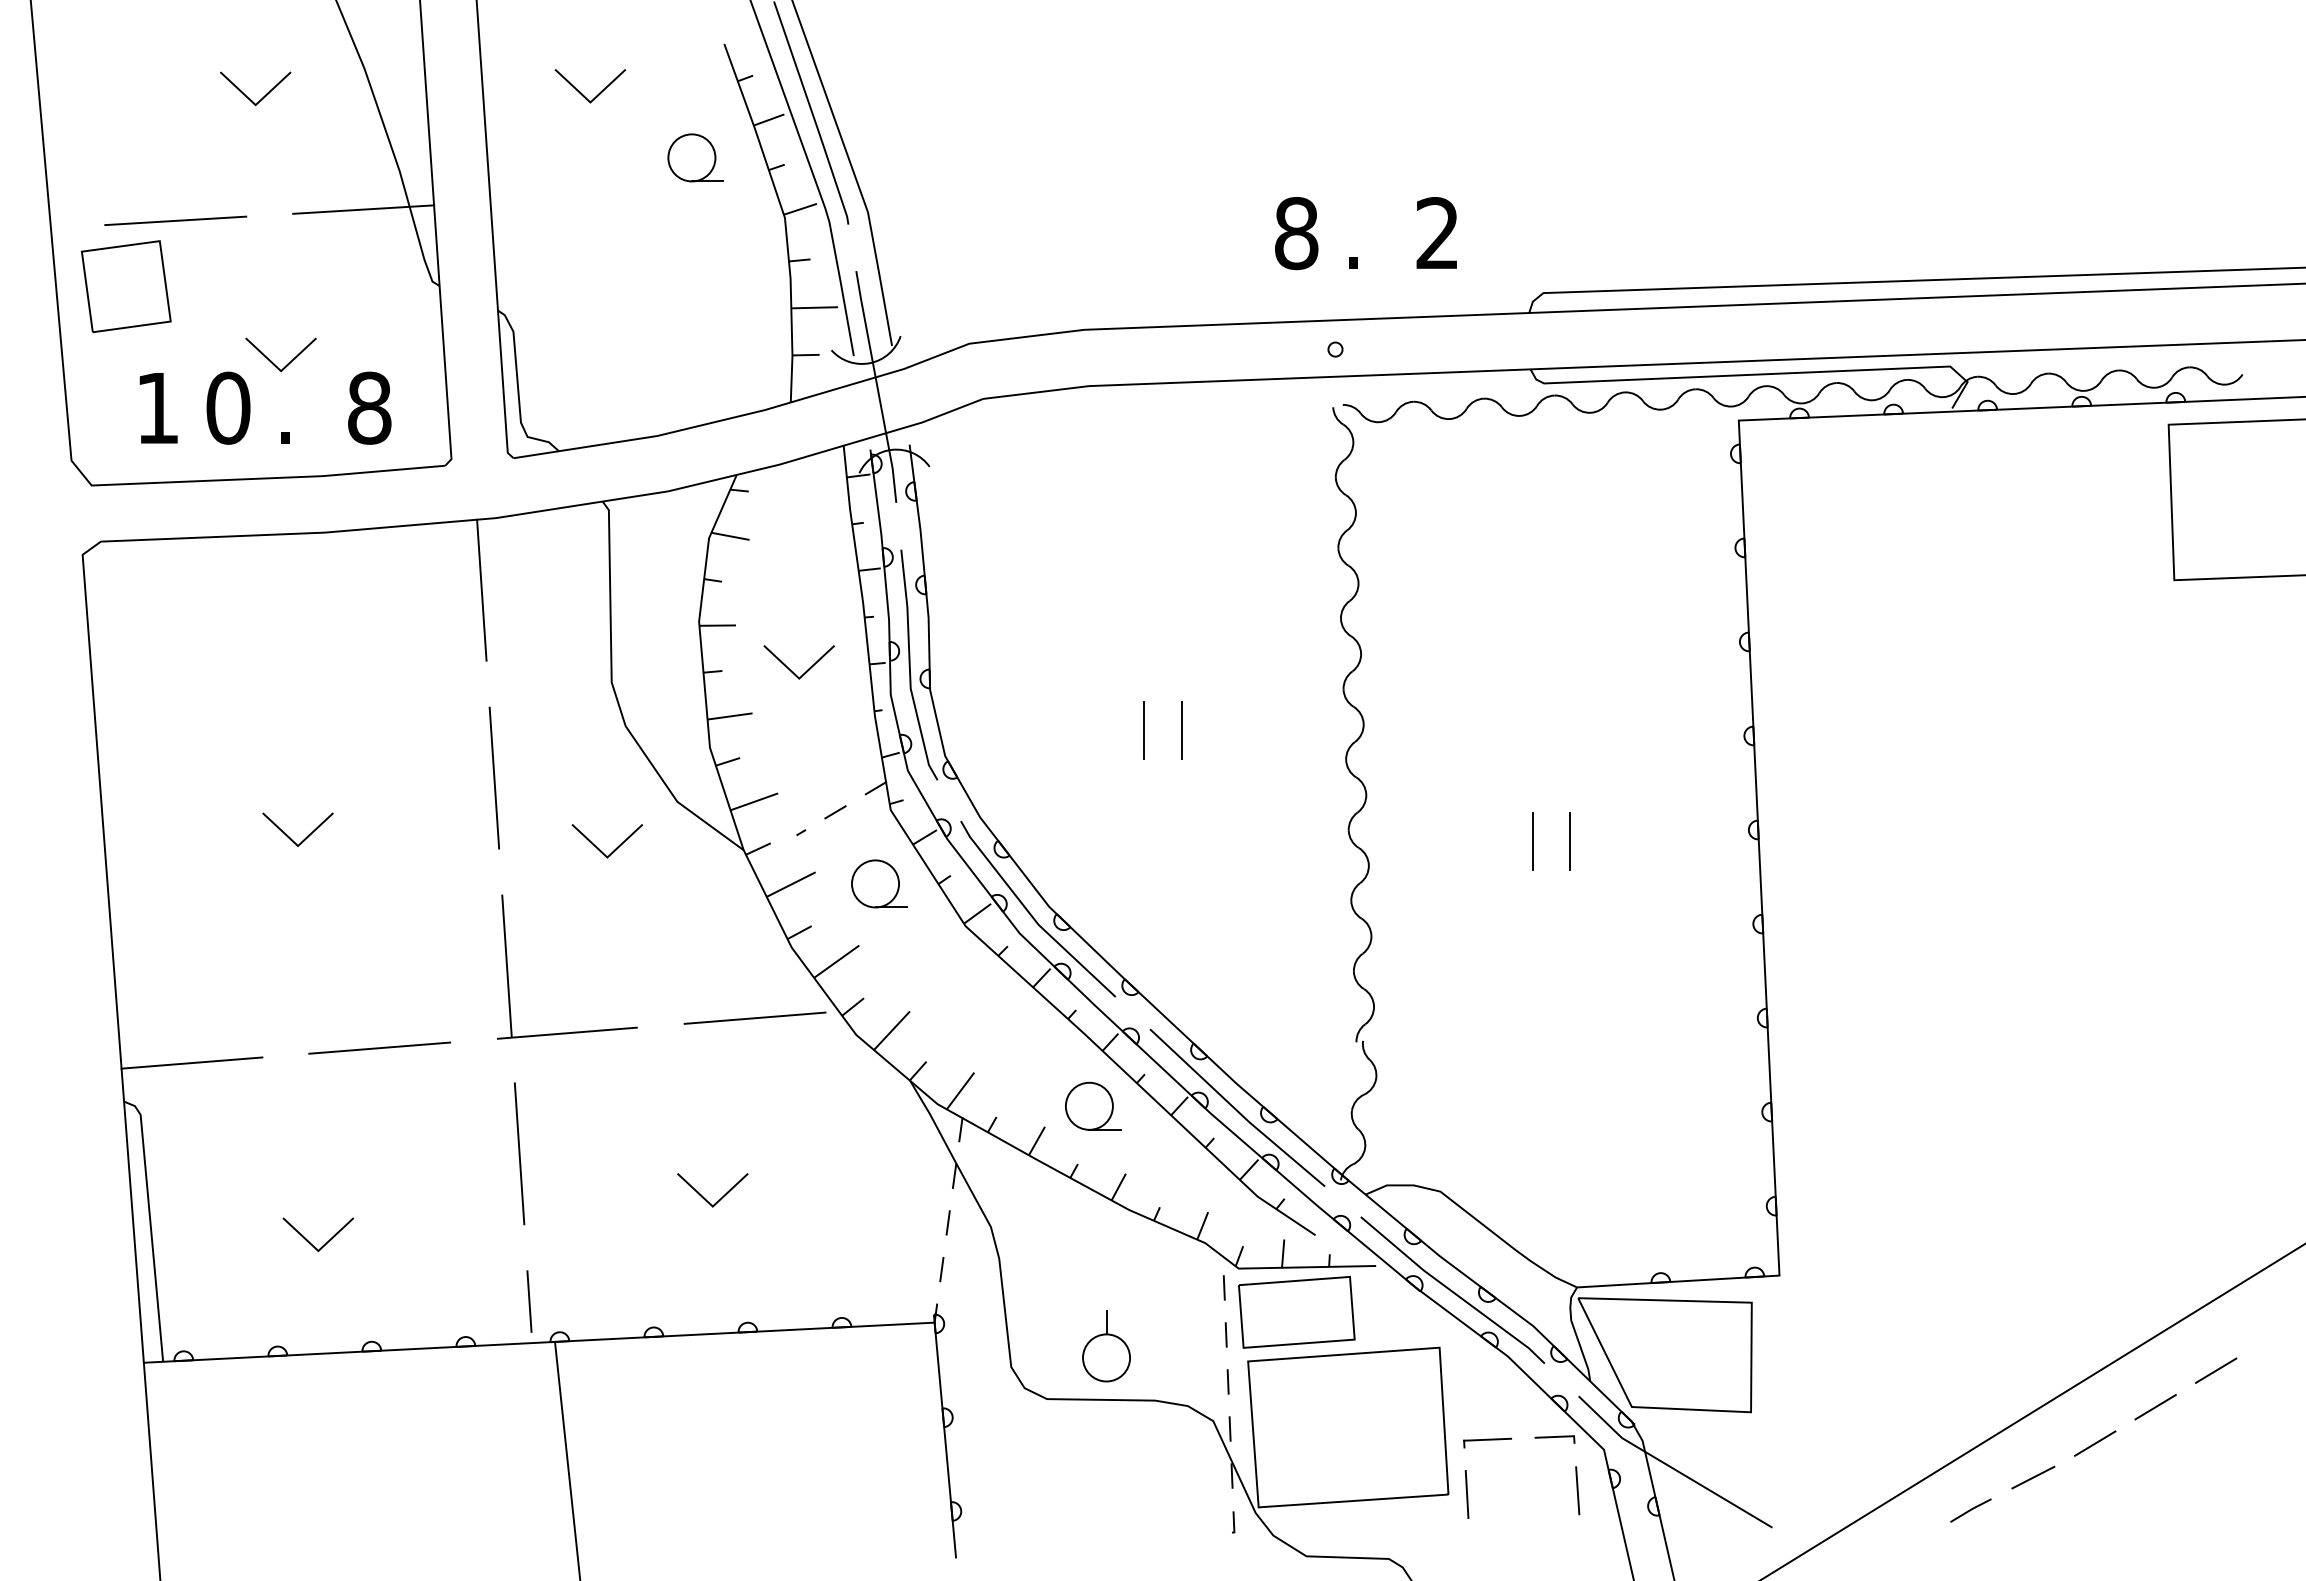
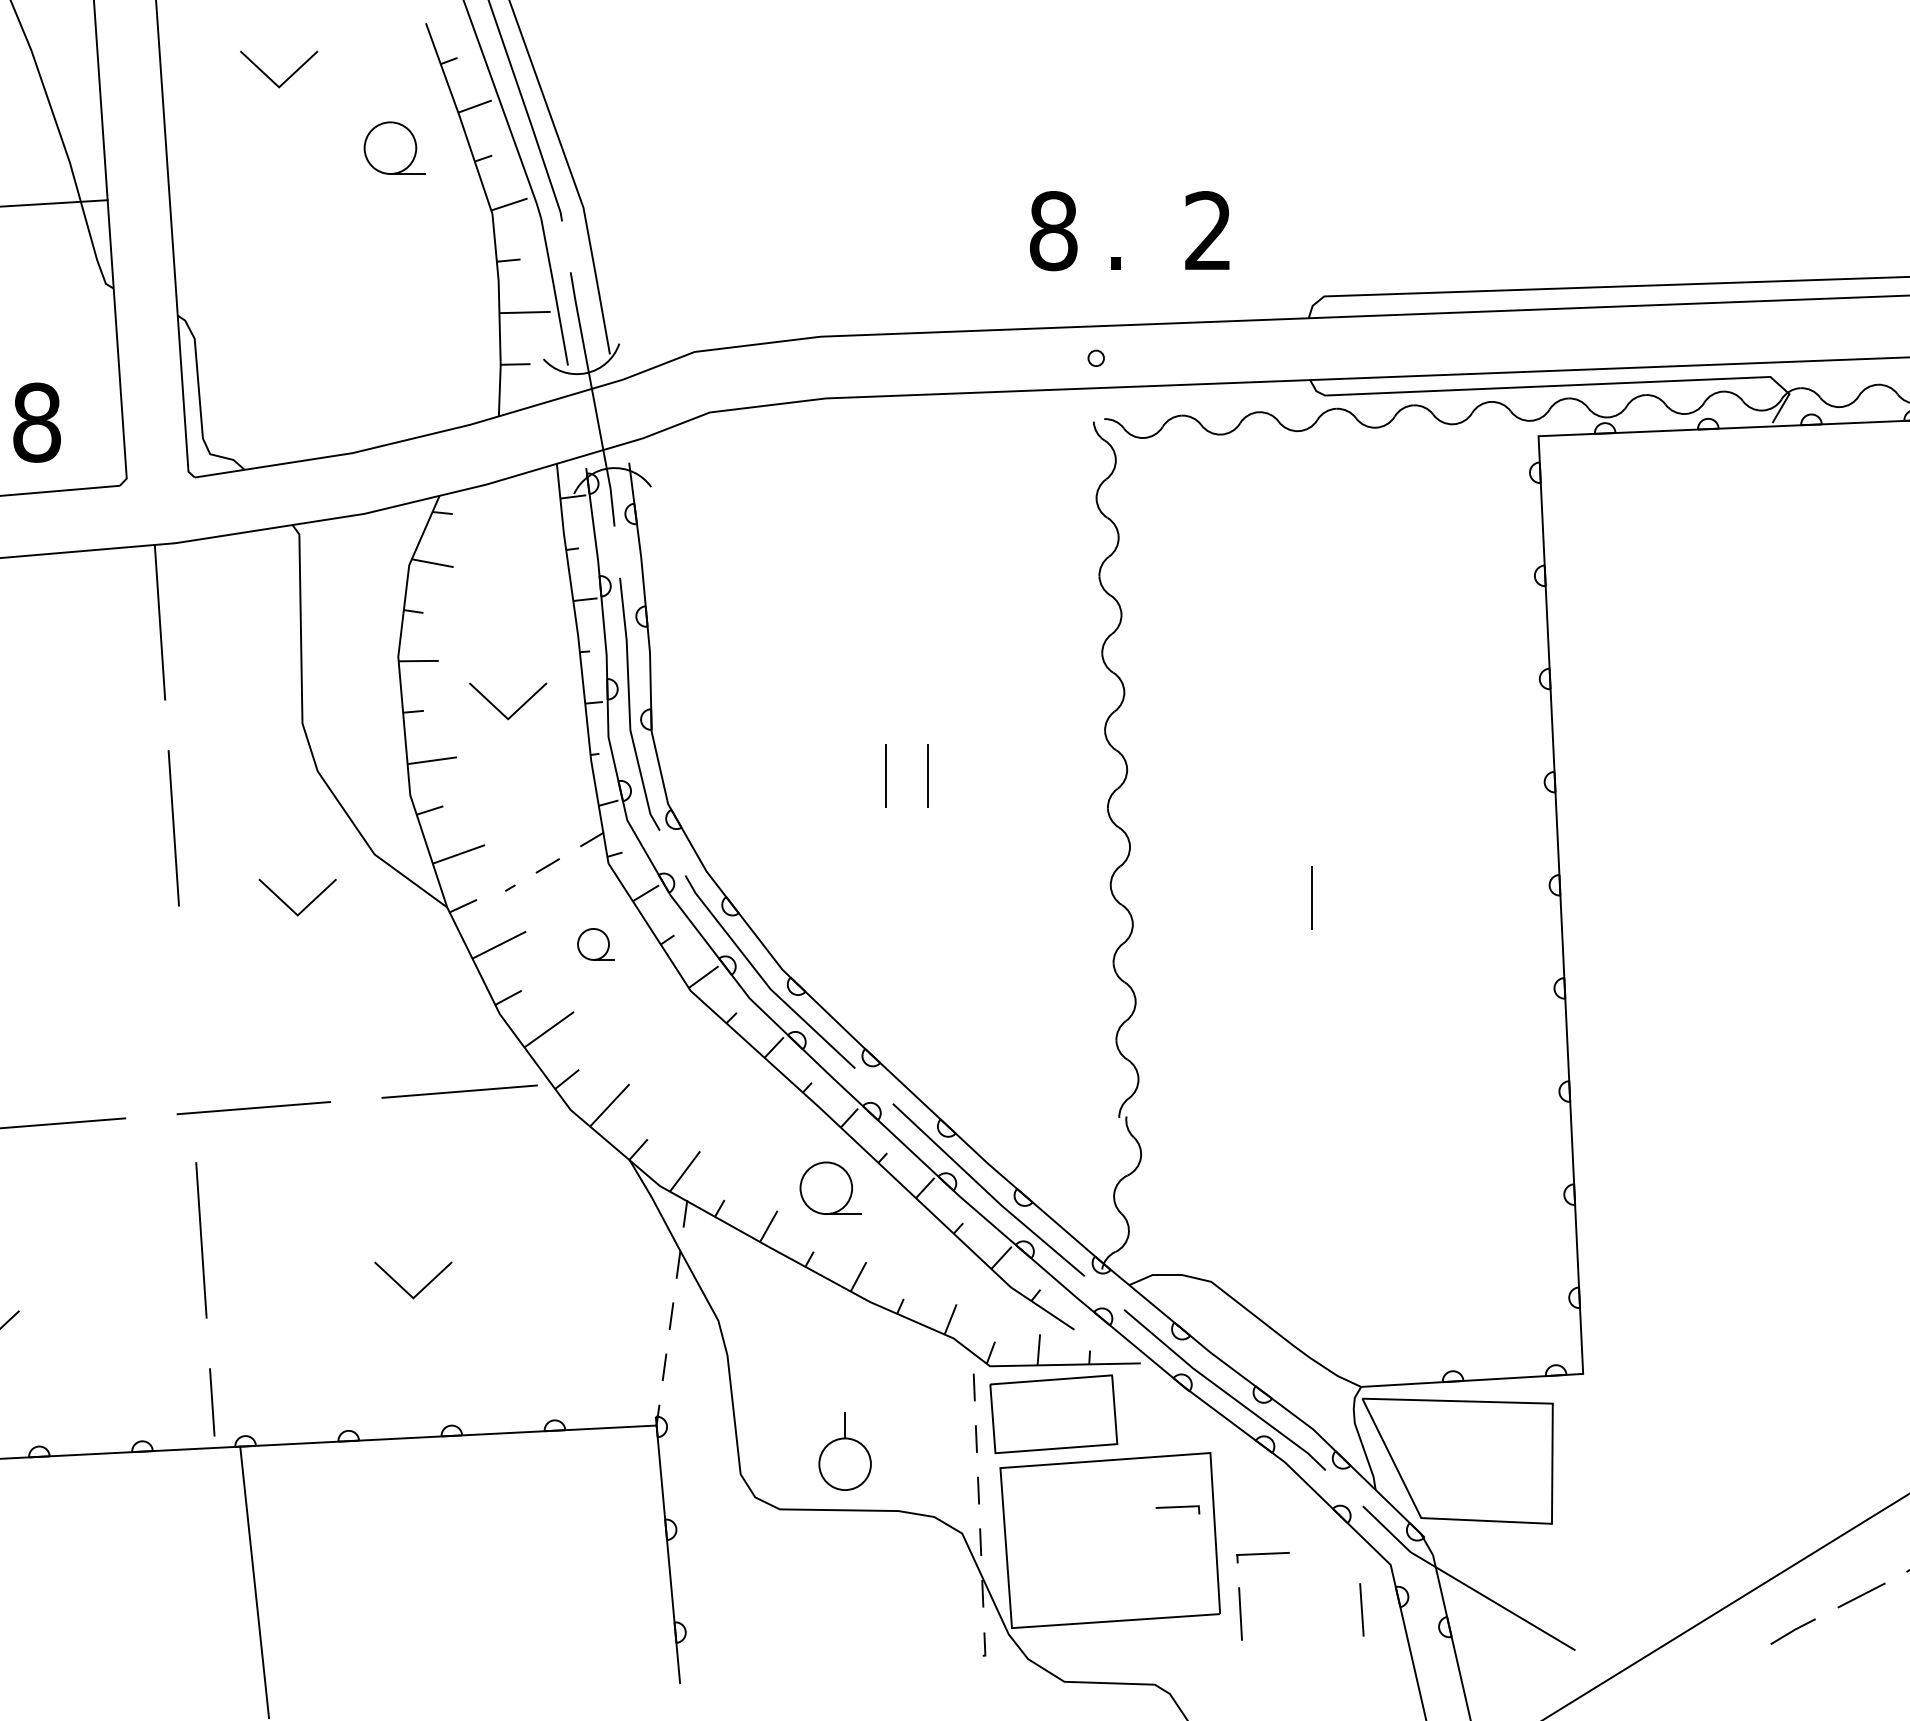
line: (1570, 841) -> (1353, 897), removed
part: (879, 883) -> (596, 943), size x0.6
line: (506, 965) -> (187, 1033), removed
line: (1554, 1437) -> (1177, 1507), moved

